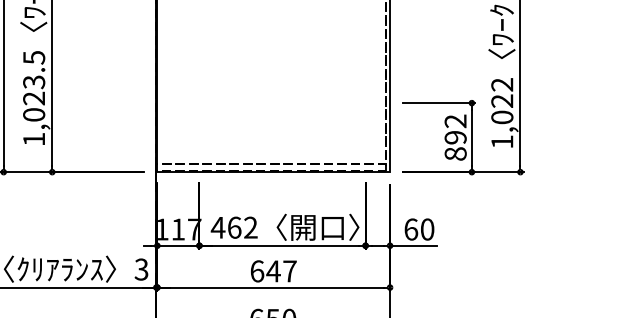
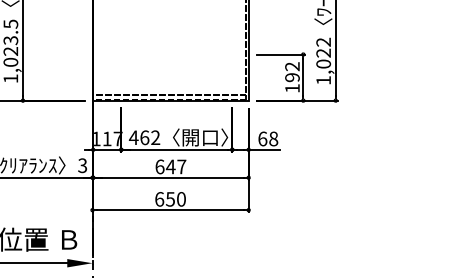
text: (455, 153) -> (292, 88), 892 -> 192
text: (427, 230) -> (273, 139), 60 -> 68

